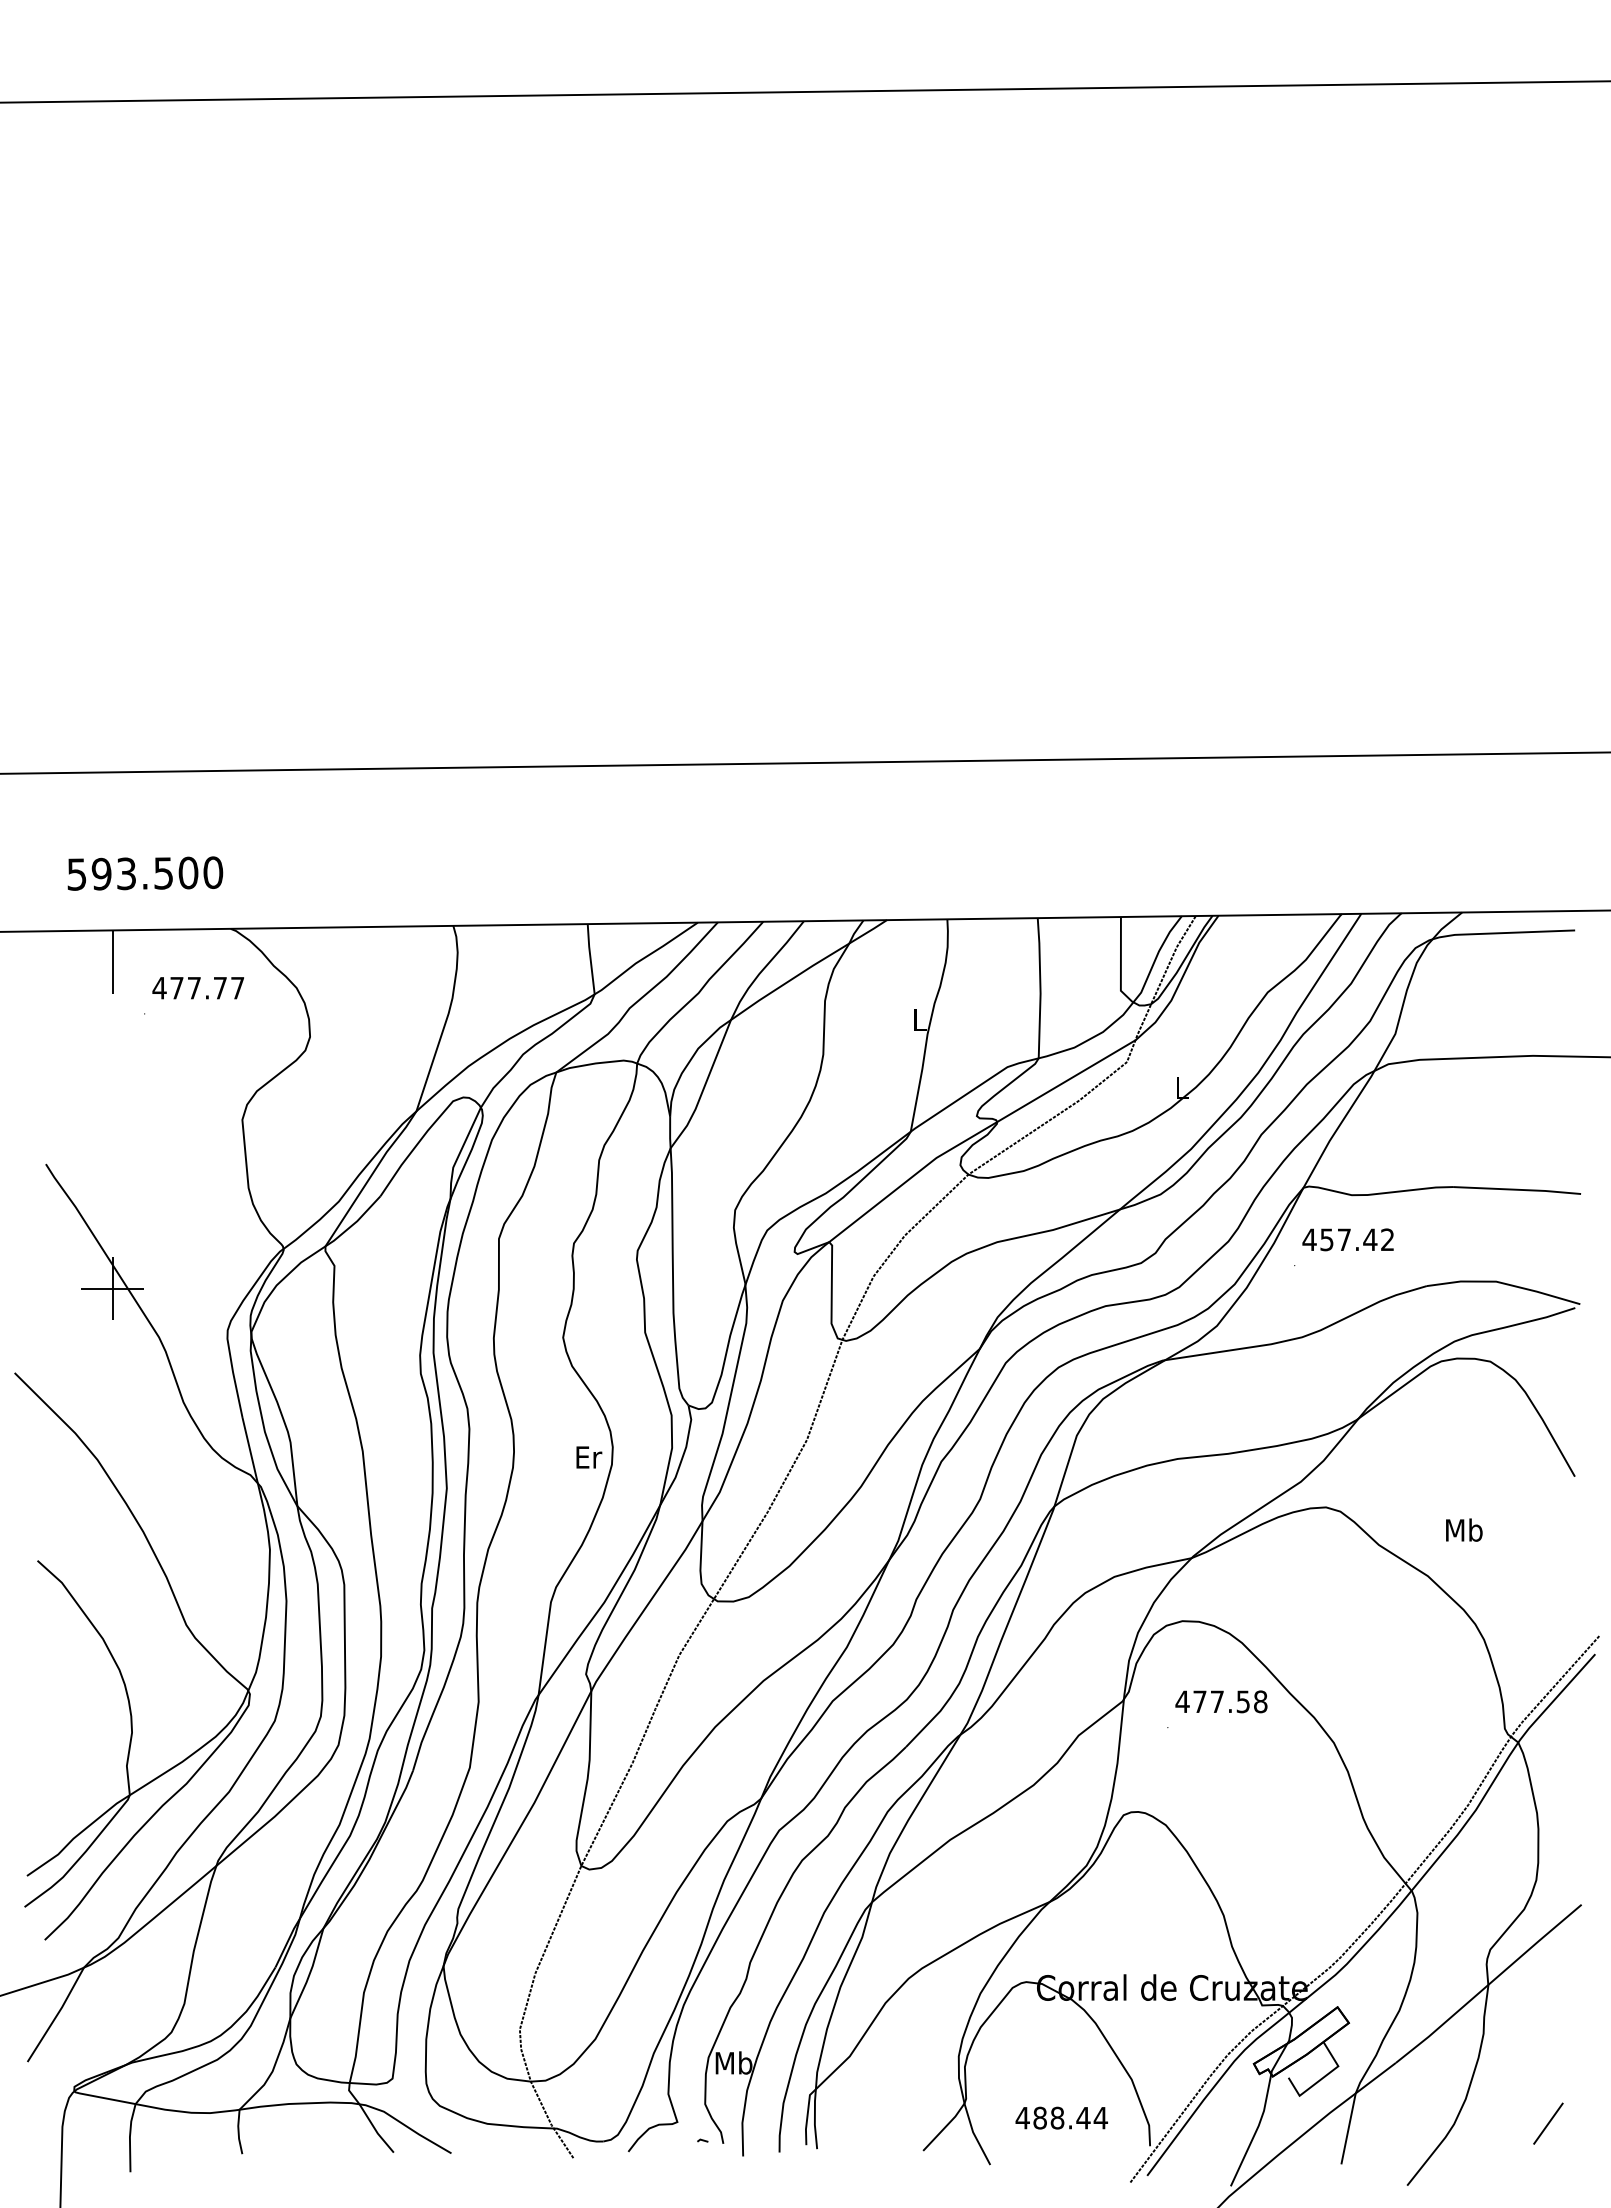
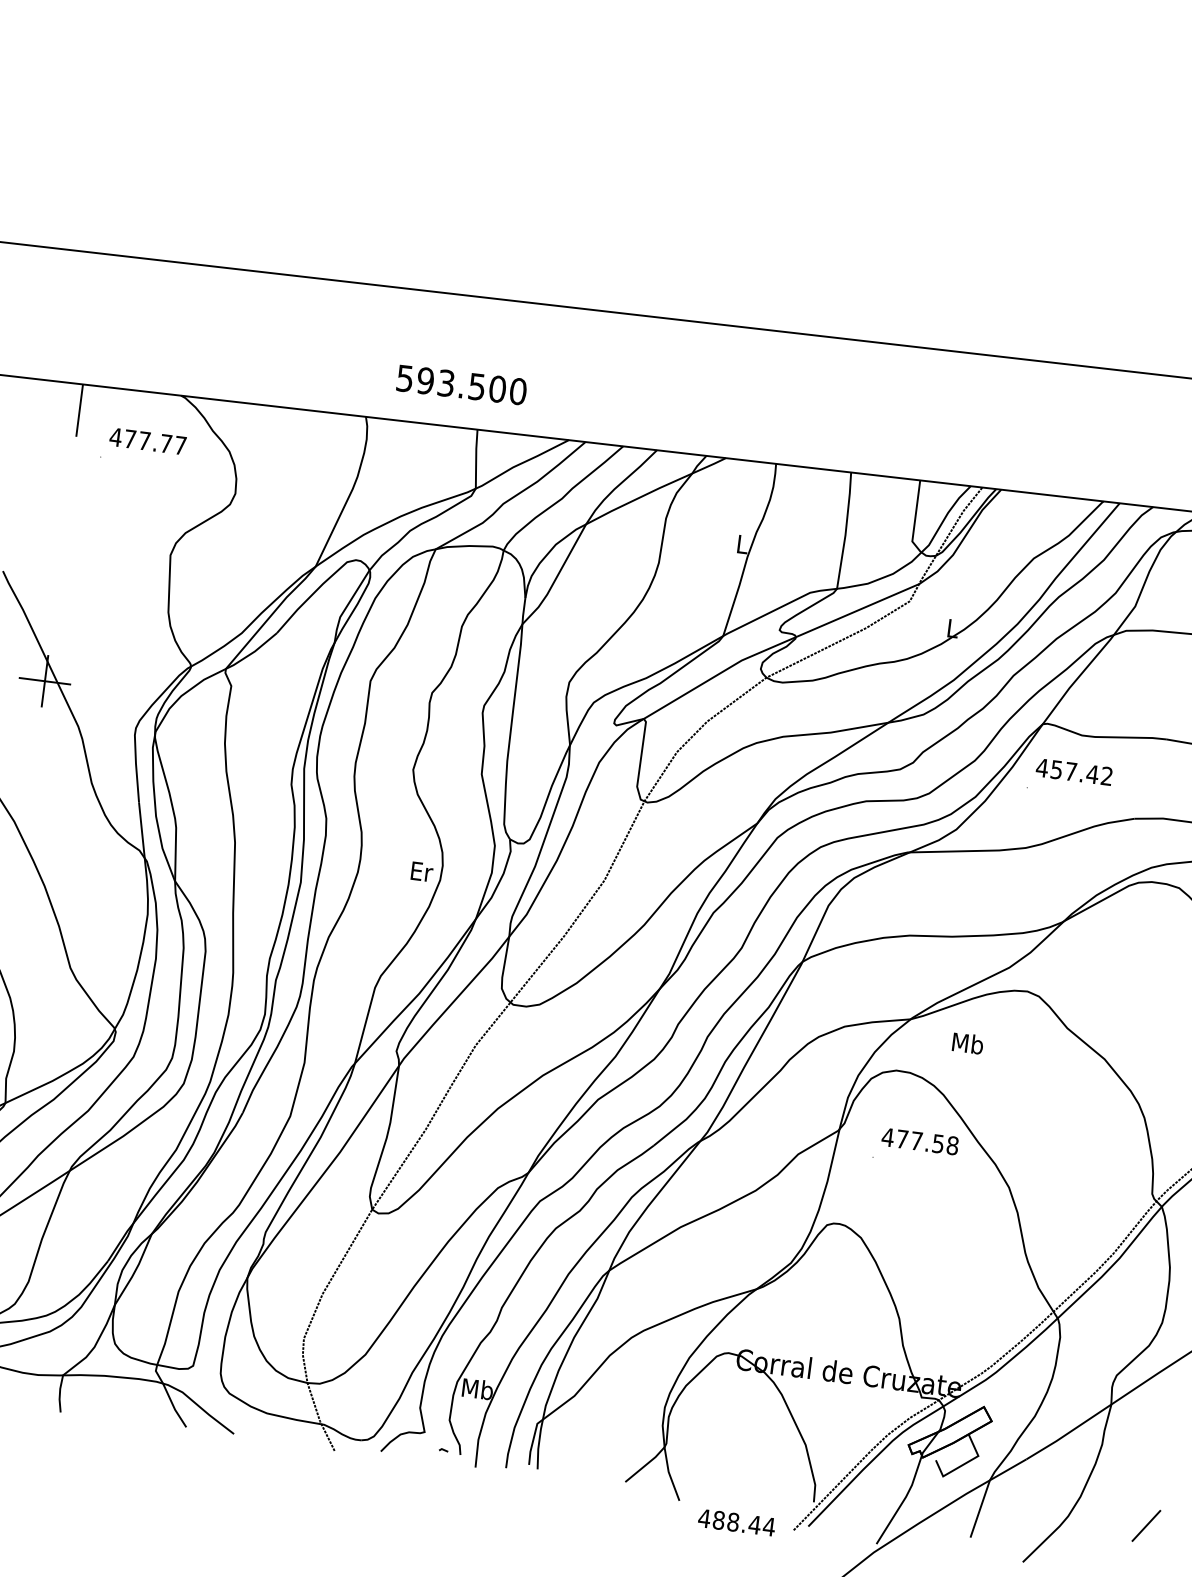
text: (145, 873) -> (461, 385), moved
text: (1464, 1529) -> (968, 1042), moved
text: (1061, 2117) -> (736, 1522), moved

